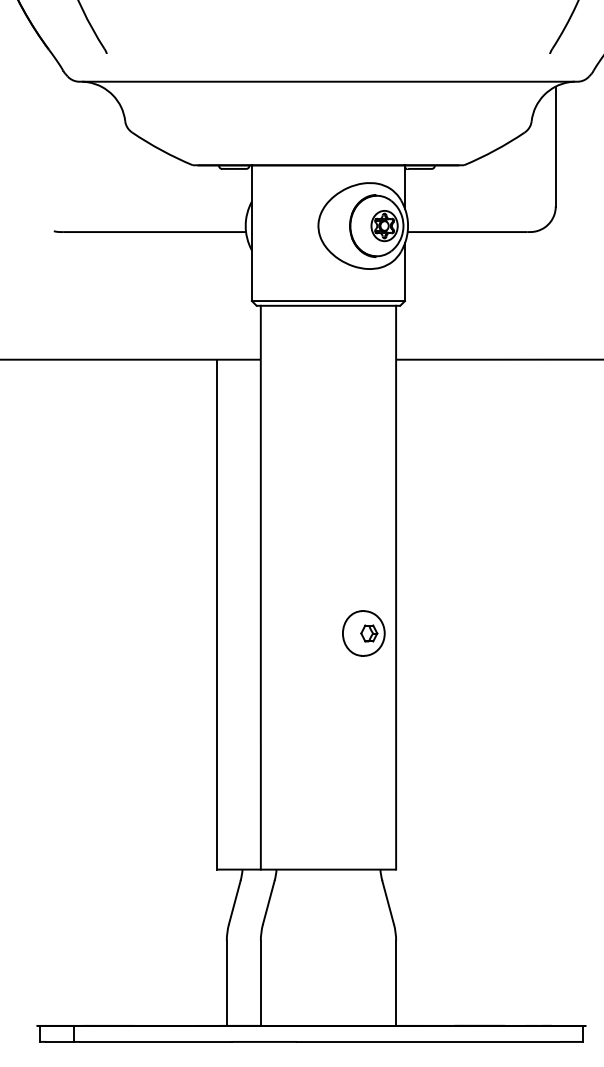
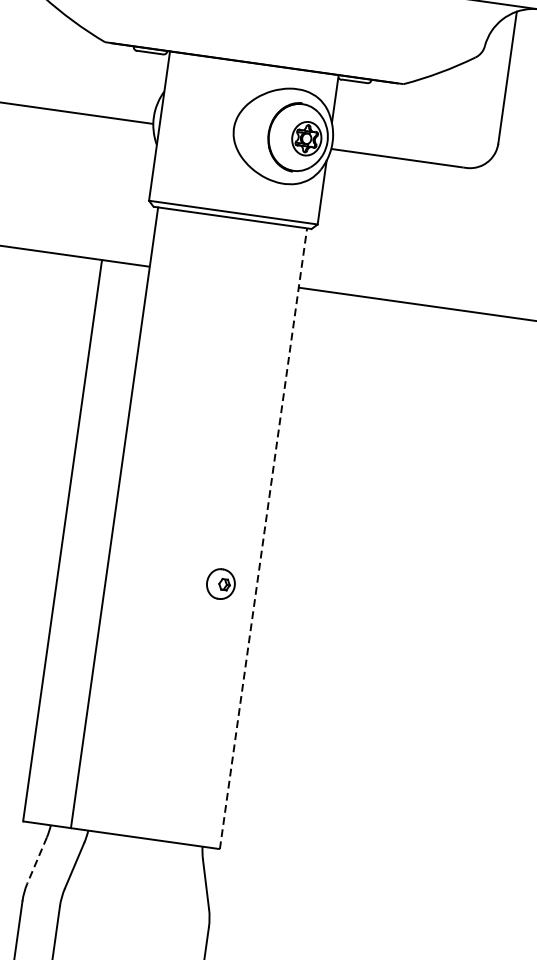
line: (396, 587) -> (263, 538), solid -> dashed
part: (363, 633) -> (220, 584), size x0.6
line: (234, 903) -> (36, 861), solid -> dashed

